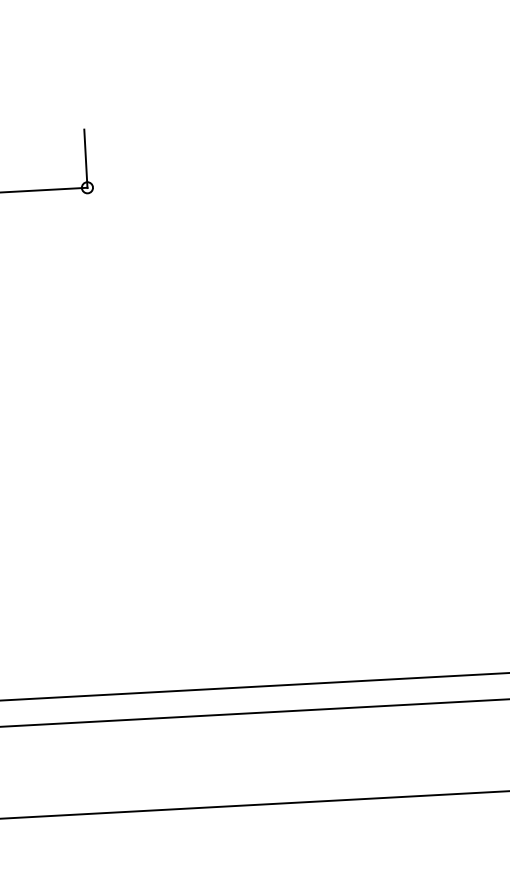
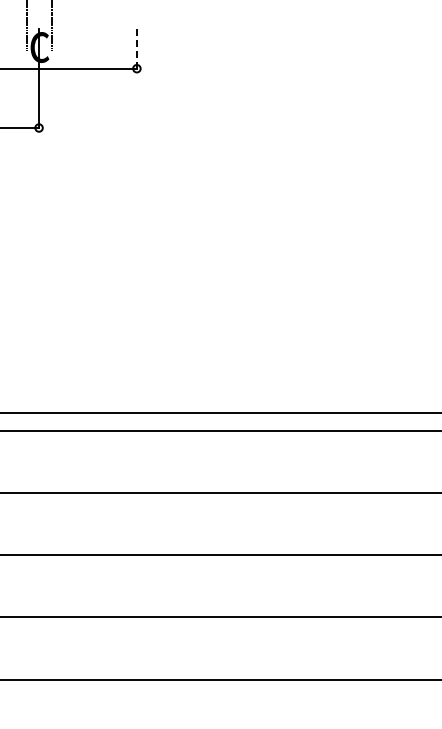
line: (85, 159) -> (136, 49), solid -> dashed

